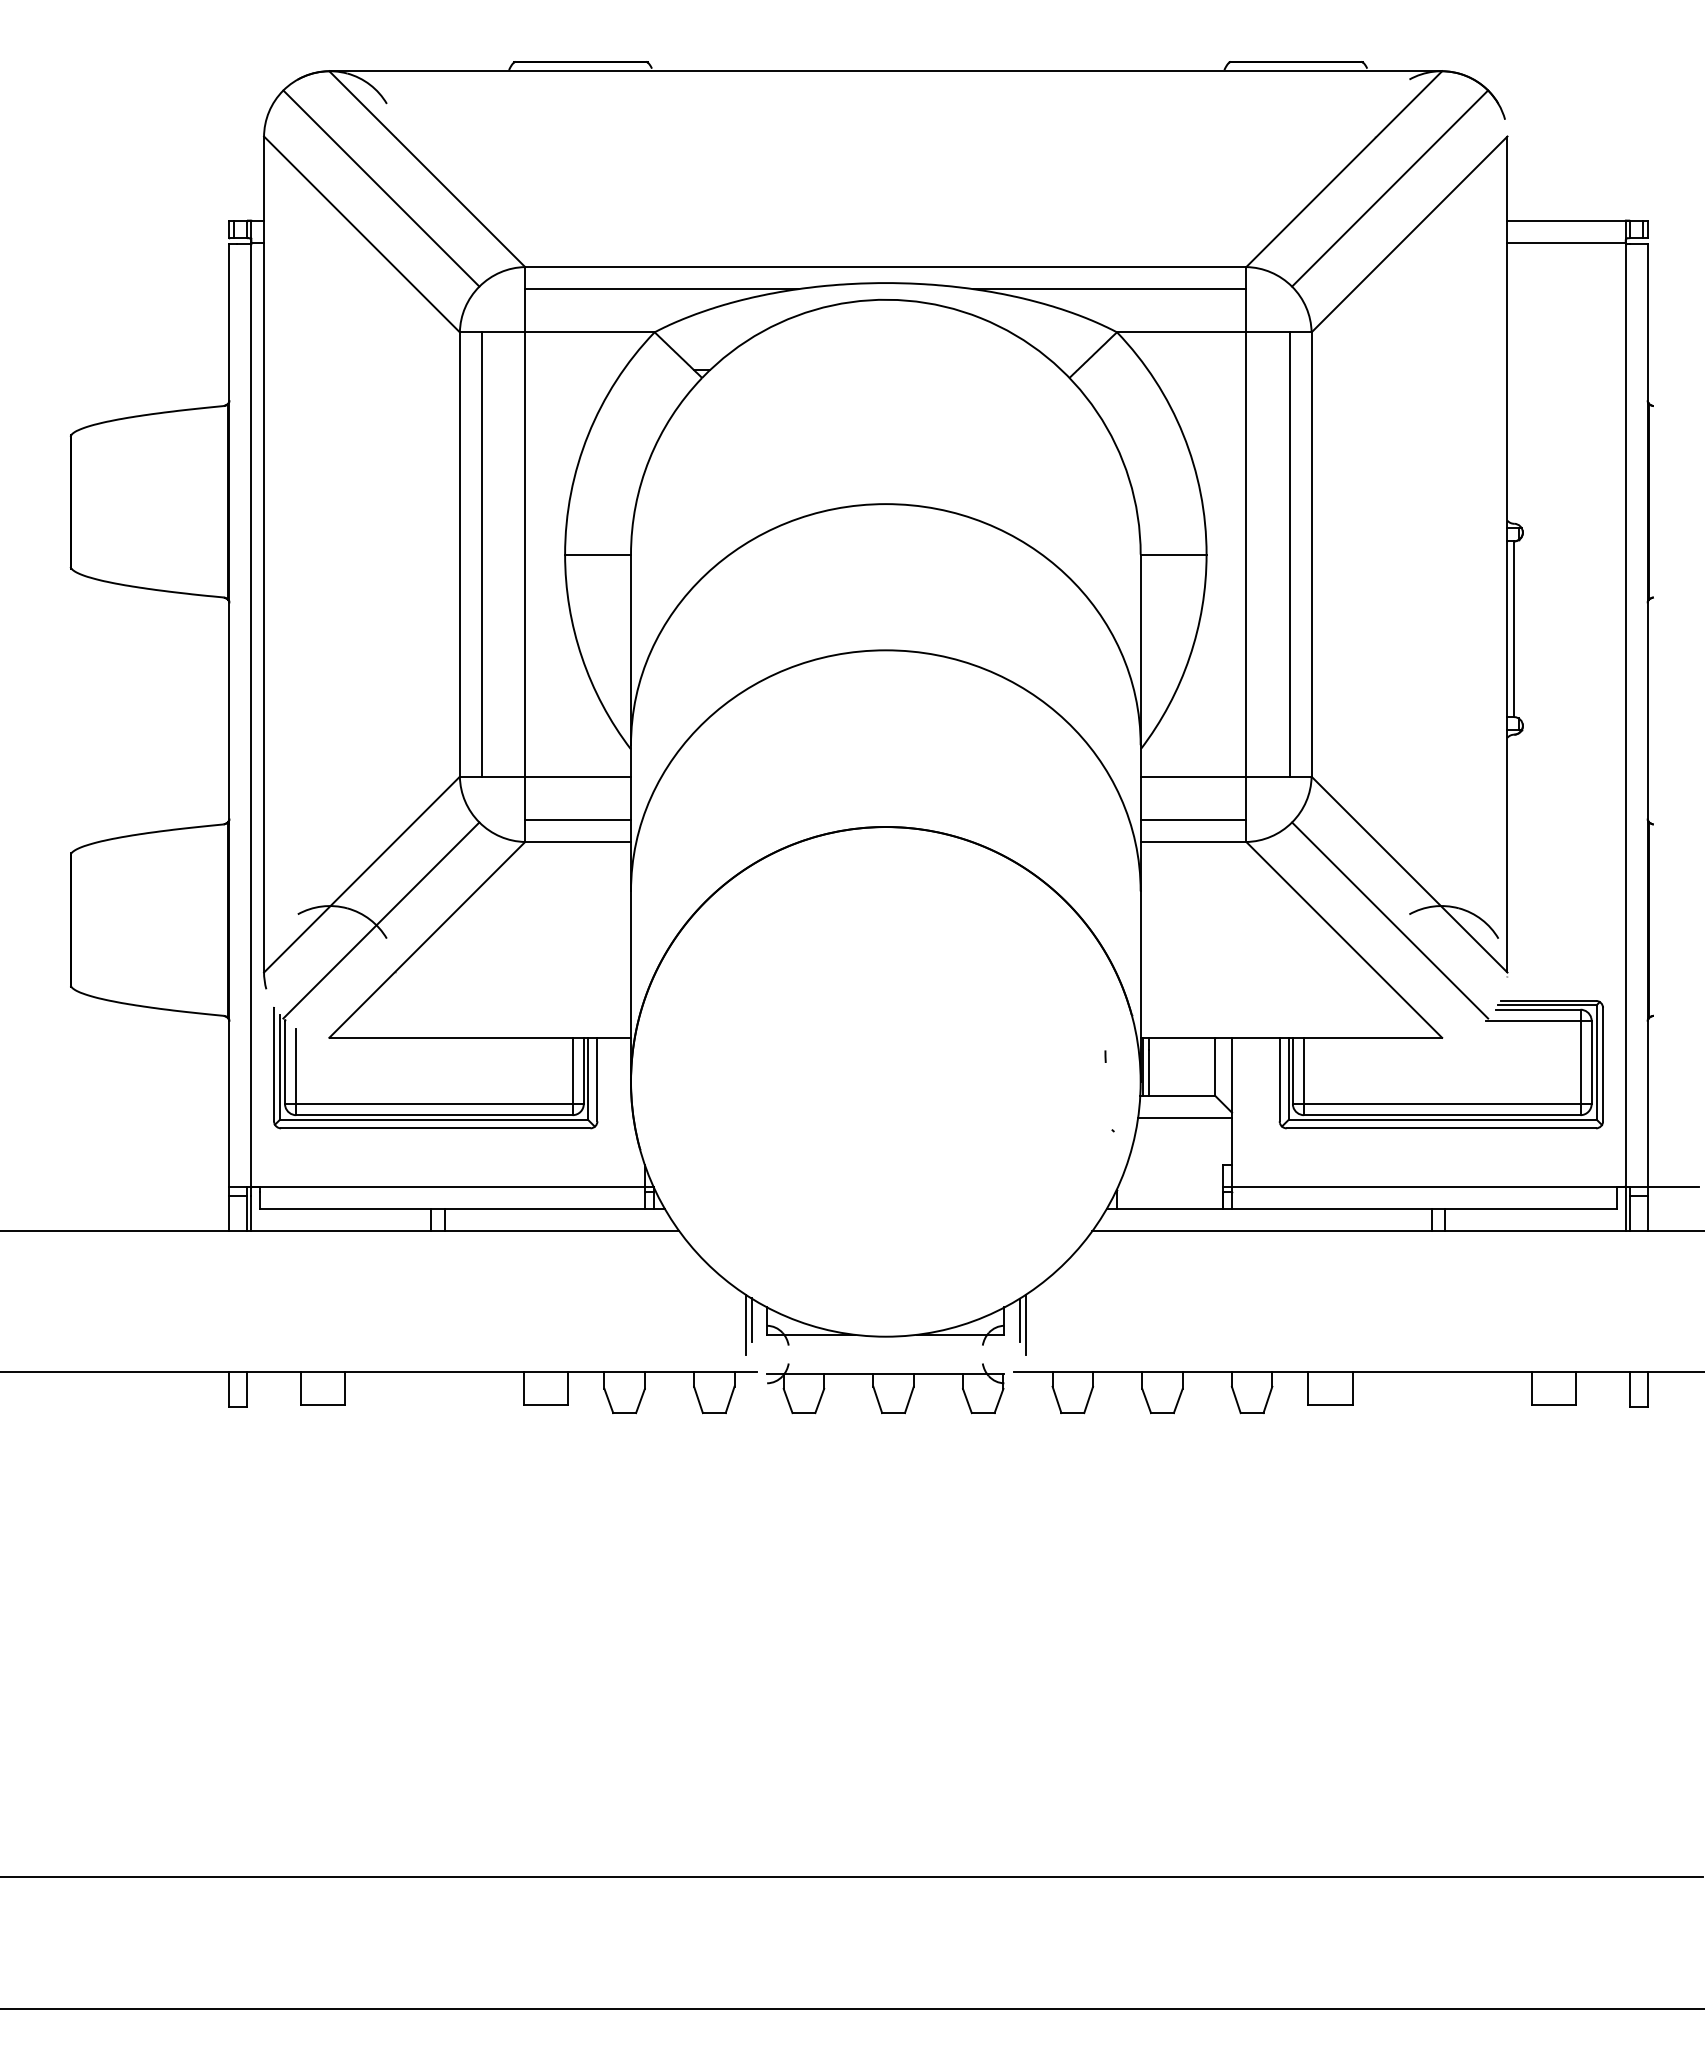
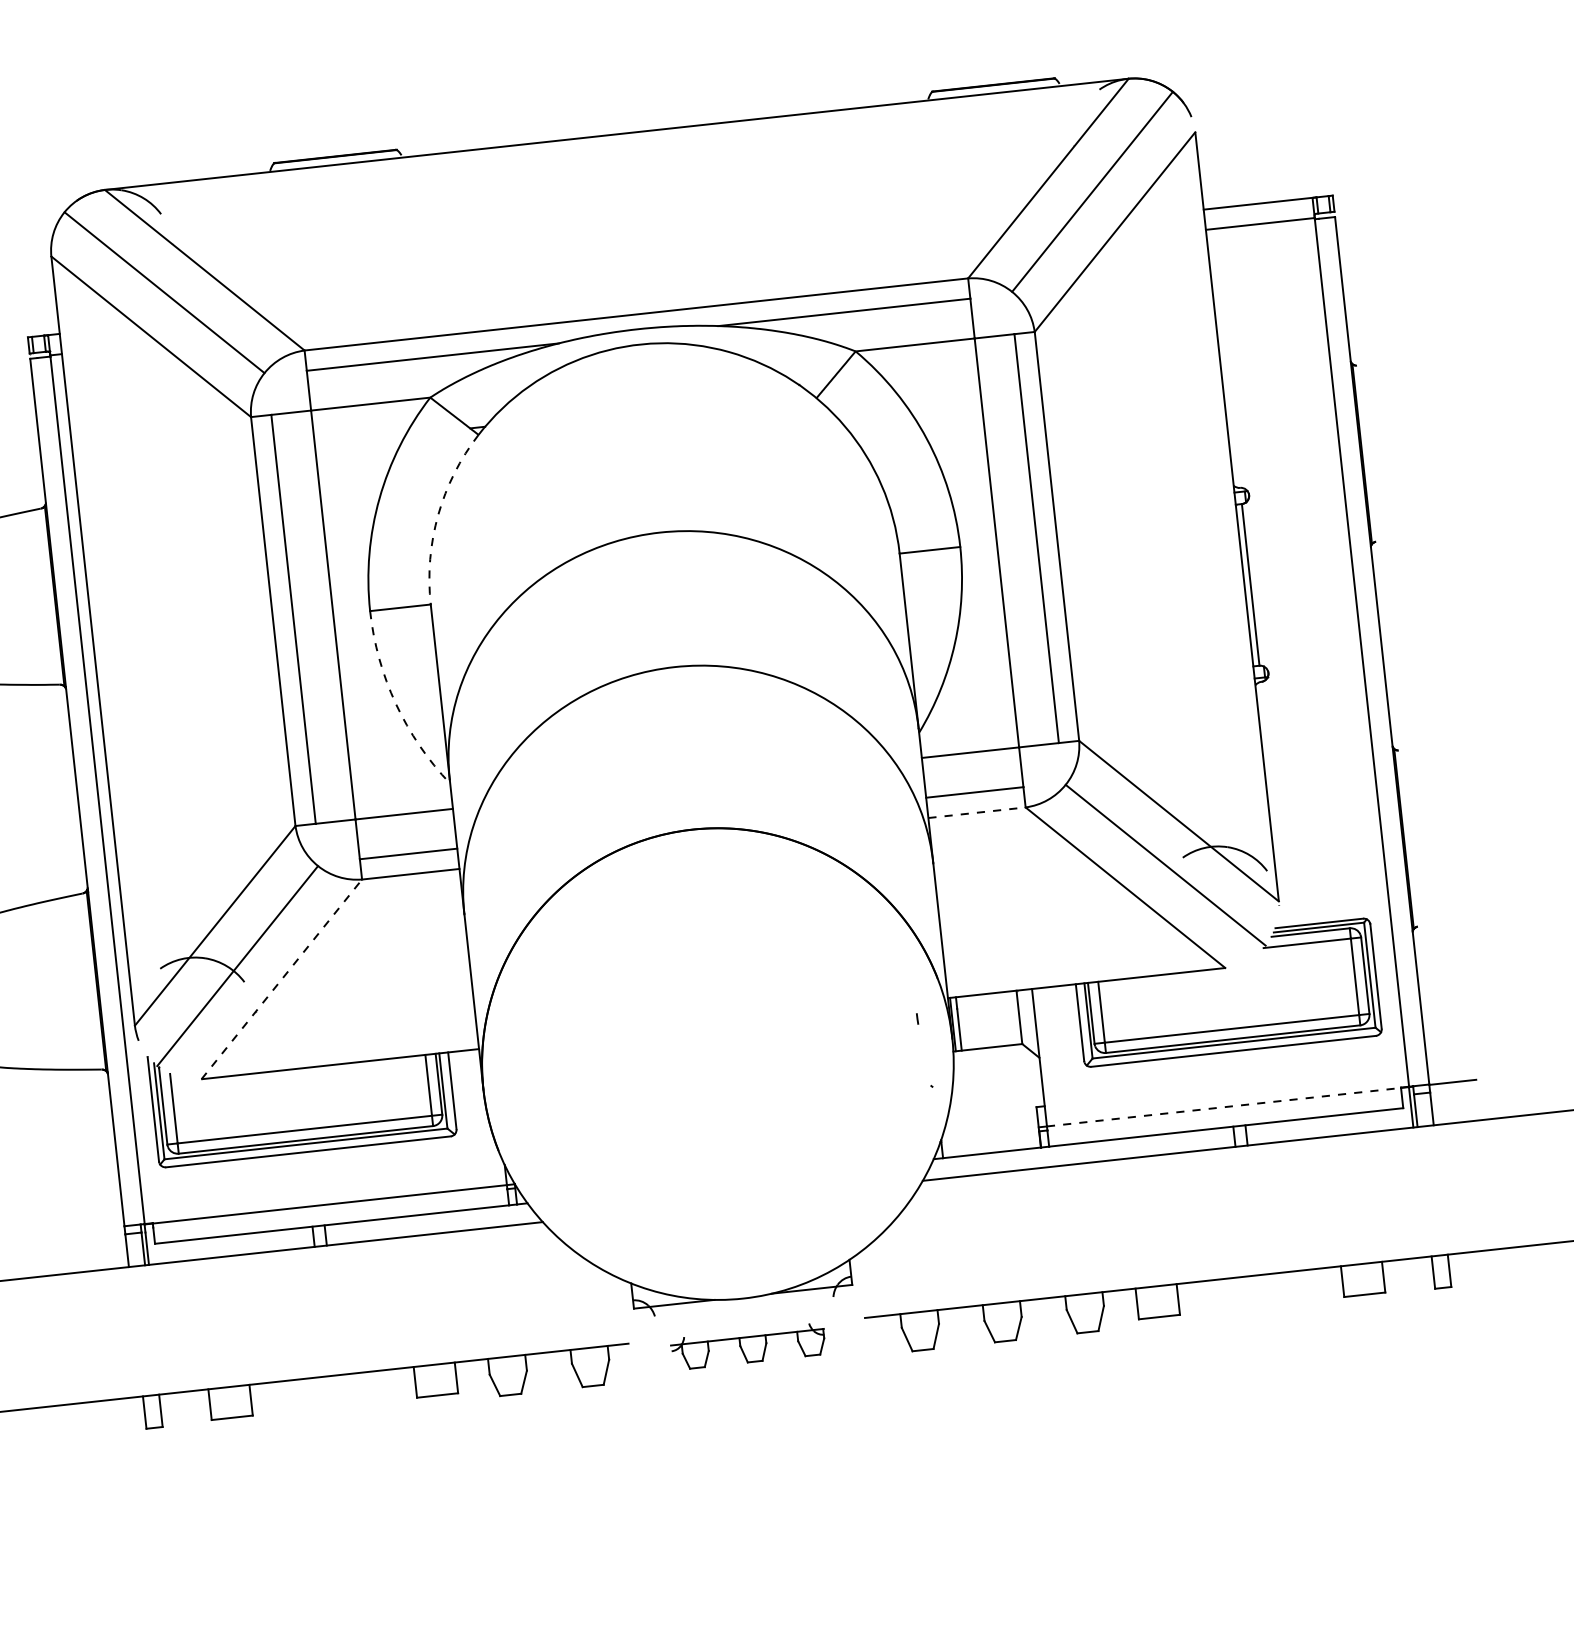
arc: (649, 459) -> (438, 515), solid -> dashed
arc: (582, 657) -> (396, 704), solid -> dashed
line: (1193, 842) -> (977, 813), solid -> dashed
line: (427, 939) -> (282, 978), solid -> dashed
line: (1185, 1117) -> (997, 1066), removed
line: (1425, 1187) -> (1224, 1107), solid -> dashed
line: (751, 1319) -> (618, 1296), removed
line: (1019, 1319) -> (864, 1269), removed
line: (745, 1324) -> (613, 1301), removed
line: (1026, 1324) -> (871, 1273), removed
part: (885, 1388) -> (748, 1346), size x0.7

